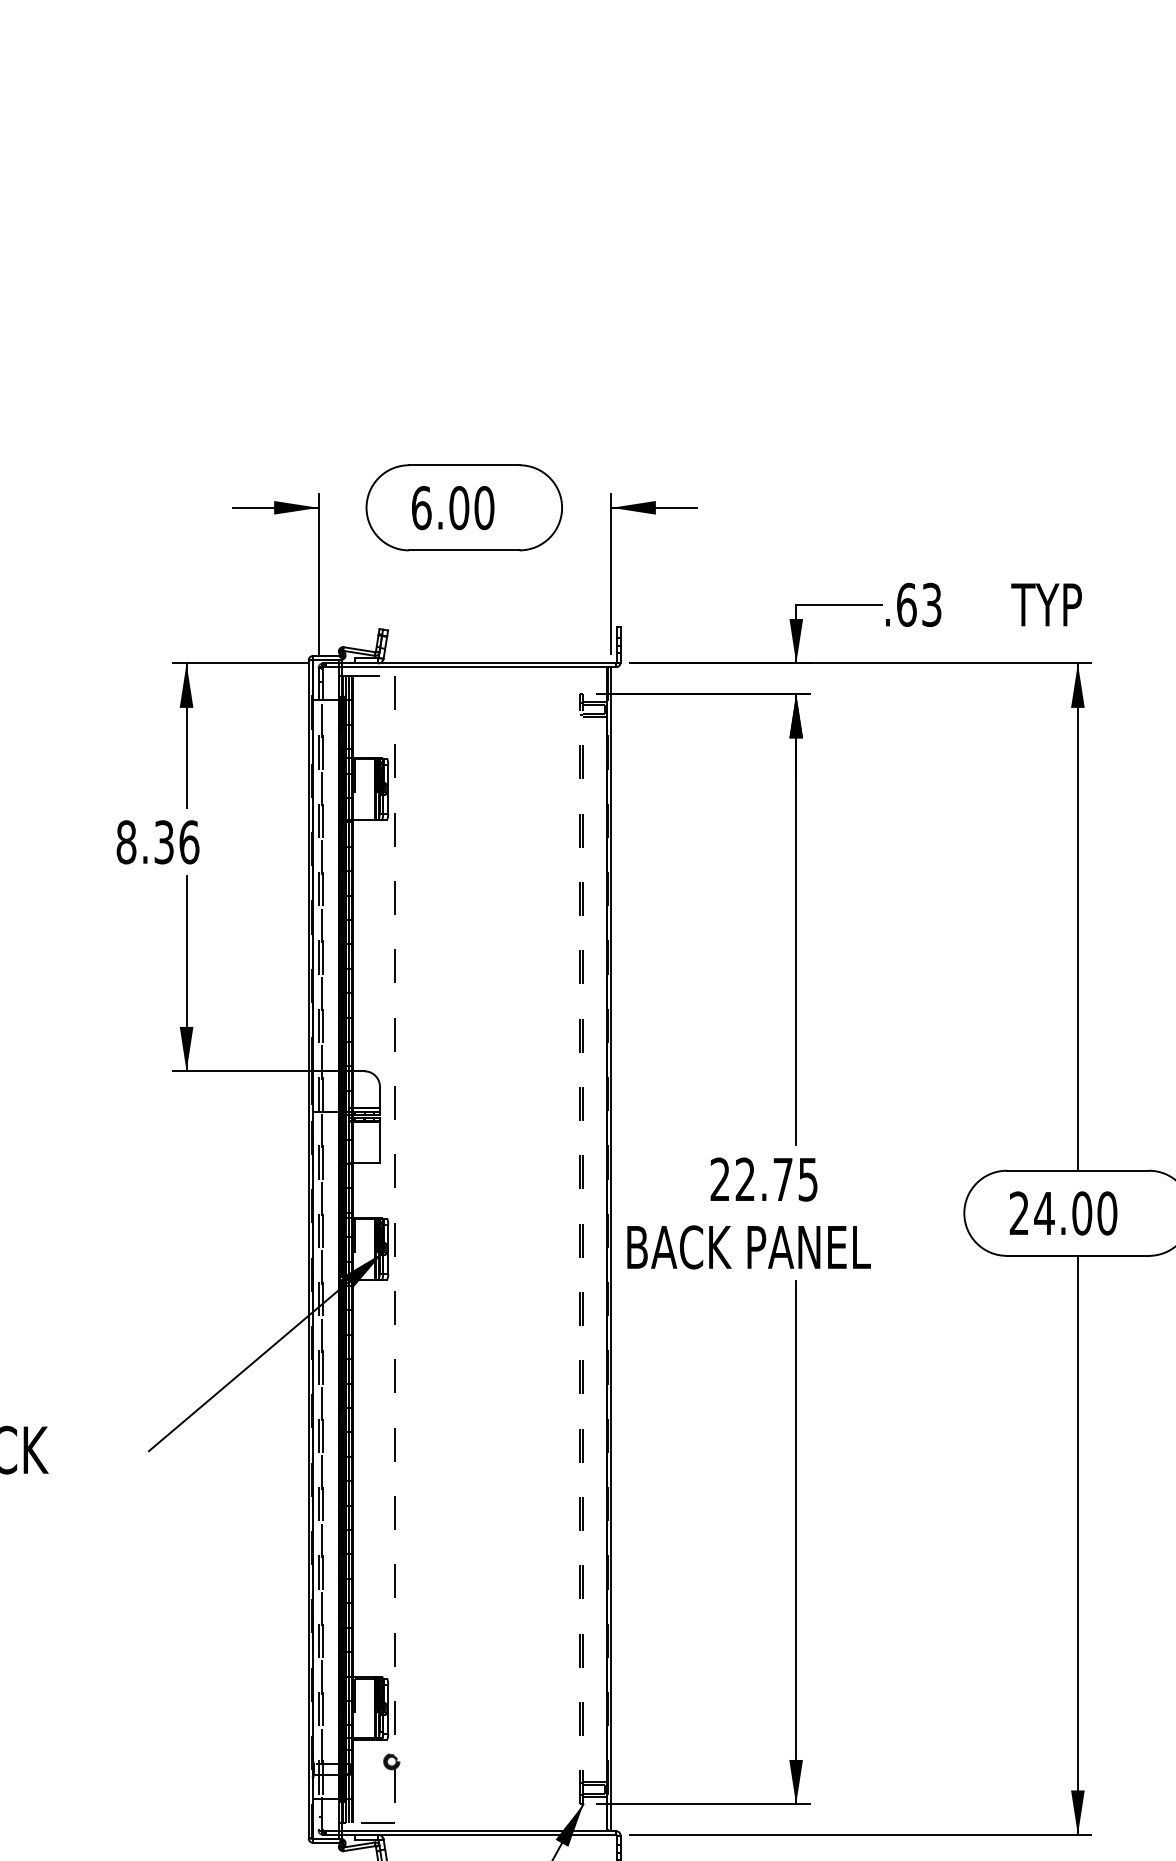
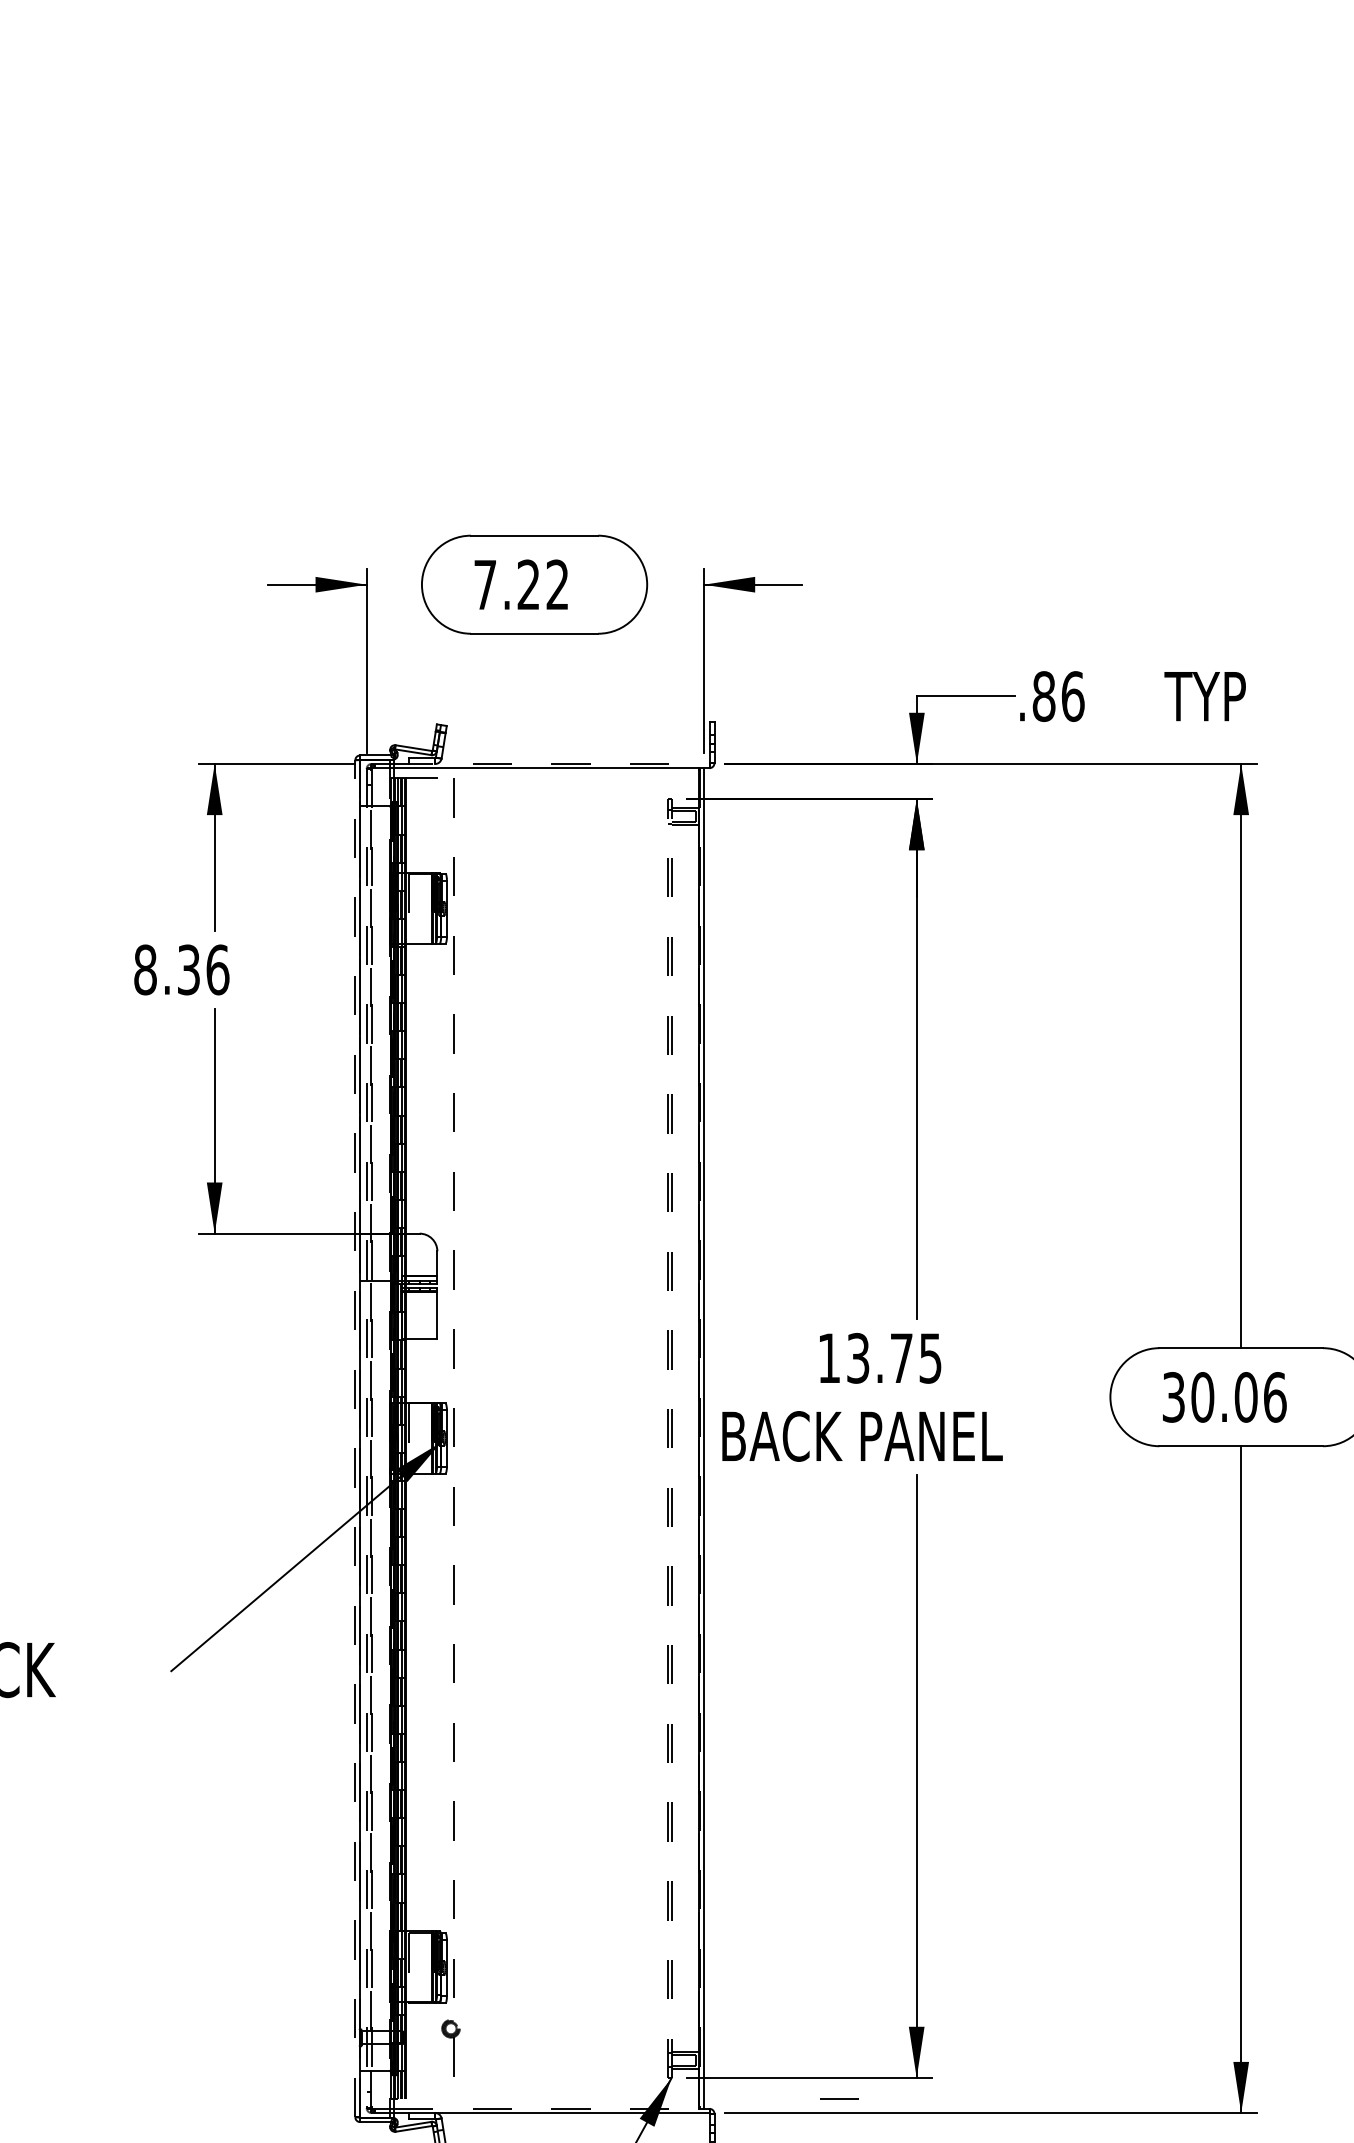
text: (452, 507) -> (521, 584), 6.00 -> 7.22
text: (919, 604) -> (1058, 696), .63 -> .86
line: (479, 663) -> (551, 763), solid -> dashed
text: (732, 1179) -> (843, 1358), 22.75 -> 13.75
text: (1063, 1213) -> (1224, 1397), 24.00 -> 30.06
line: (308, 1249) -> (355, 1438), solid -> dashed
line: (377, 1822) -> (839, 2098), moved
line: (474, 1830) -> (546, 2108), solid -> dashed

